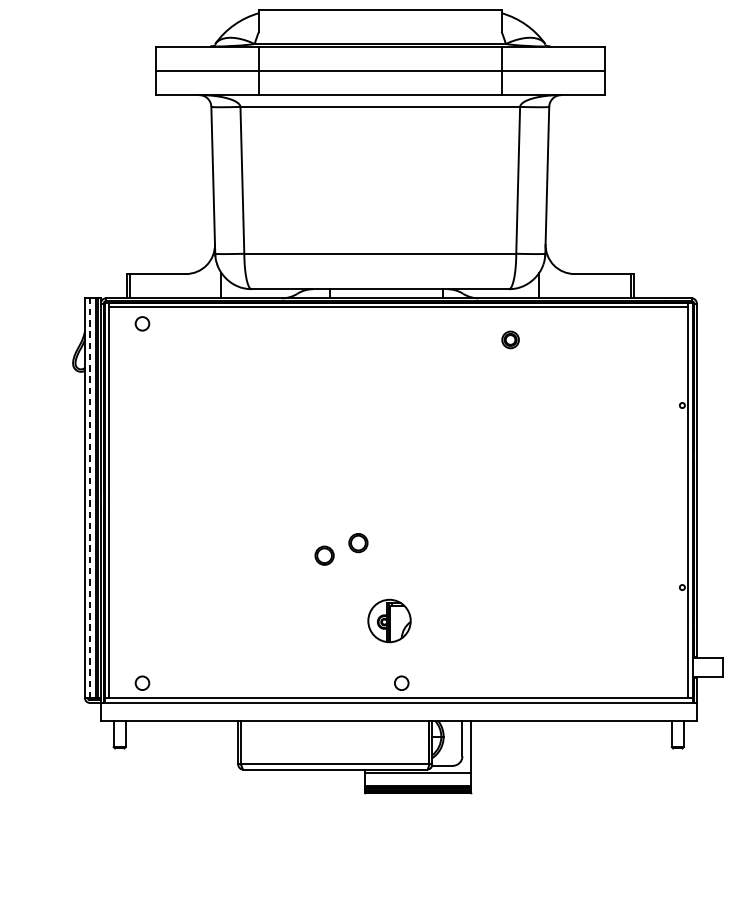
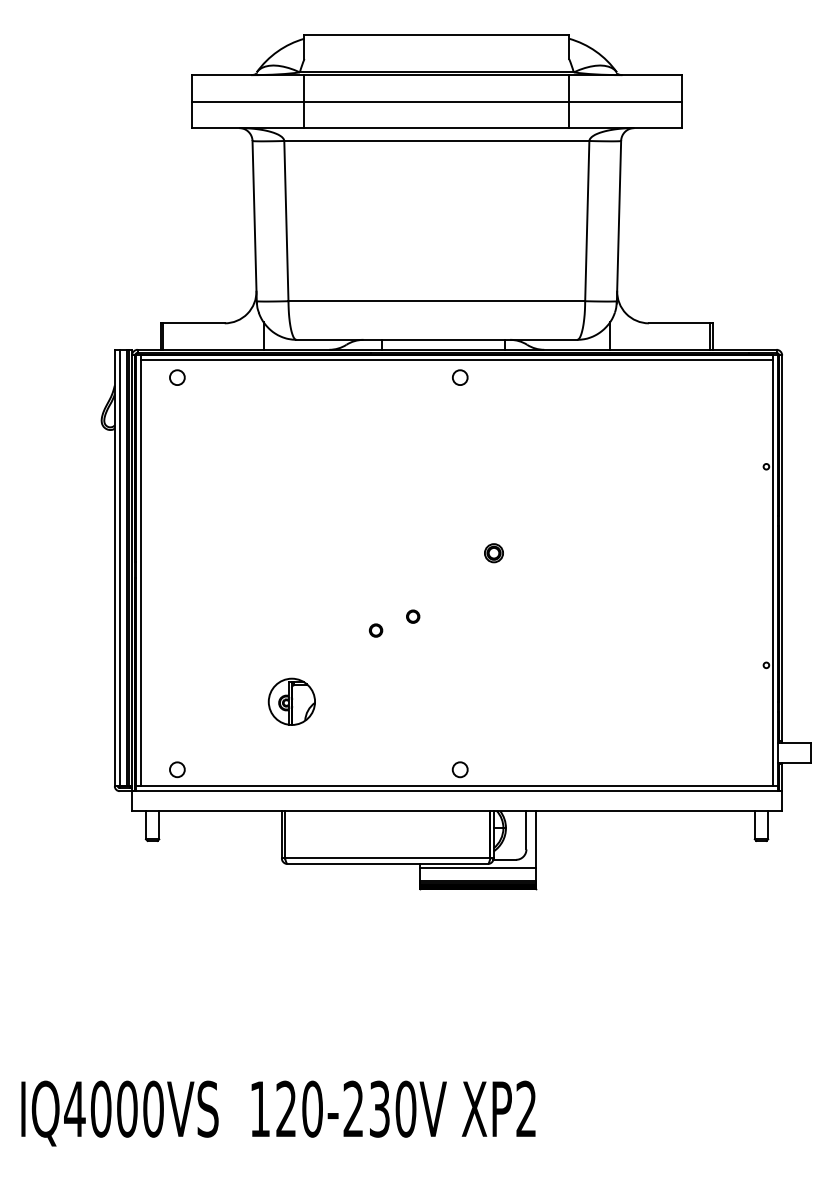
circle: (401, 323) -> (460, 377), added
part: (510, 340) -> (493, 553), moved
line: (89, 497) -> (119, 567), dashed -> solid
circle: (358, 542) -> (413, 616), size x0.62
part: (324, 555) -> (375, 630), size x0.62
part: (389, 620) -> (291, 701), moved

